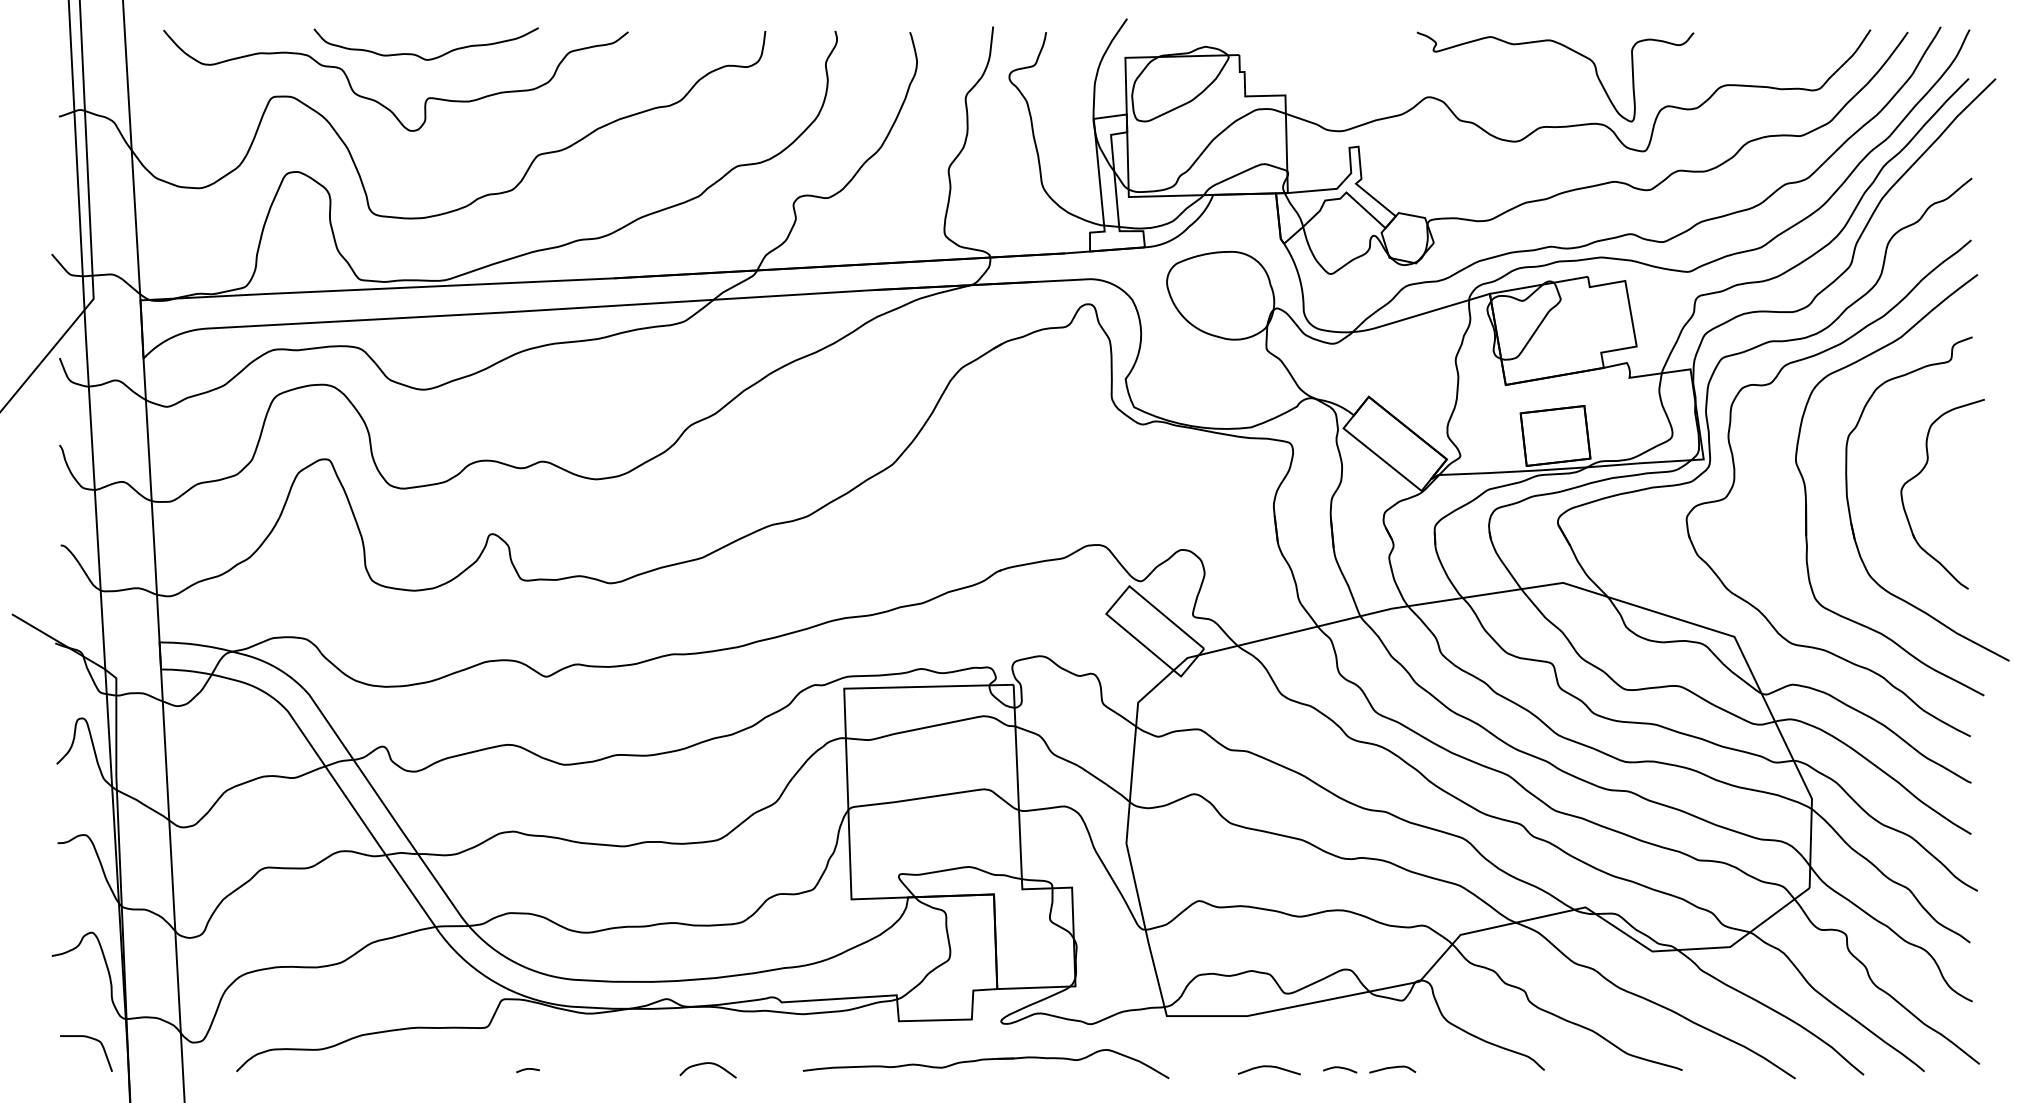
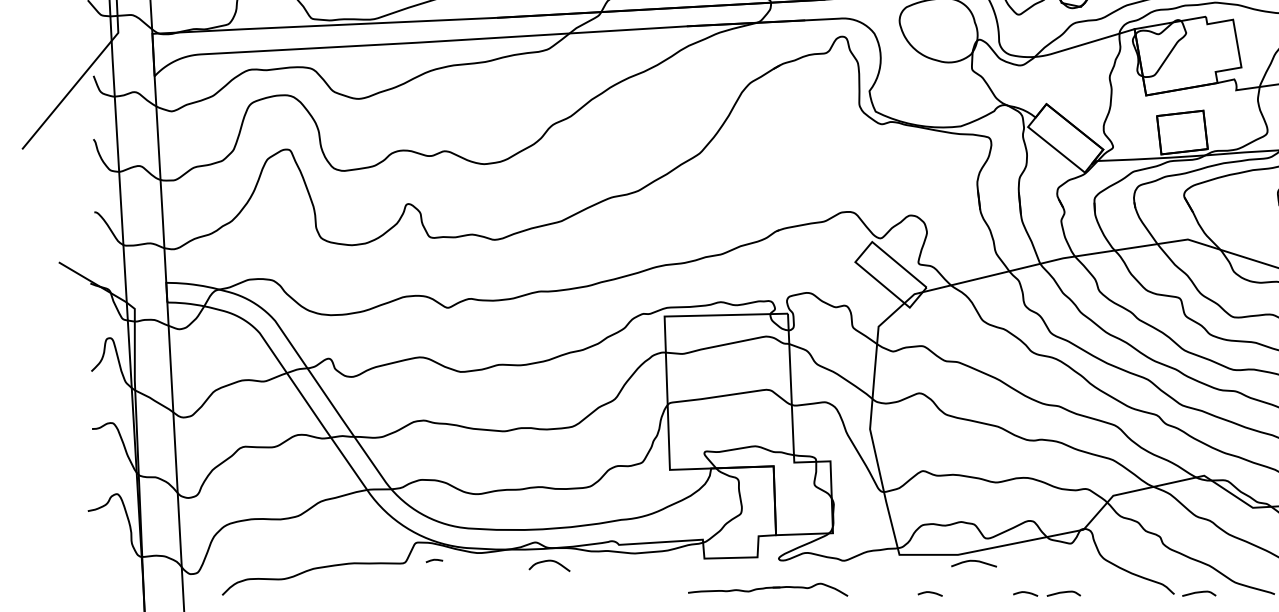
curve: (91, 1039) -> (116, 571), removed
curve: (706, 1064) -> (548, 561), moved
part: (986, 1064) -> (768, 590), size x0.6
curve: (1268, 1067) -> (973, 561), moved
curve: (1209, 1068) -> (930, 592), added
curve: (1578, 1068) -> (1199, 592), added
line: (527, 1069) -> (434, 560), moved

